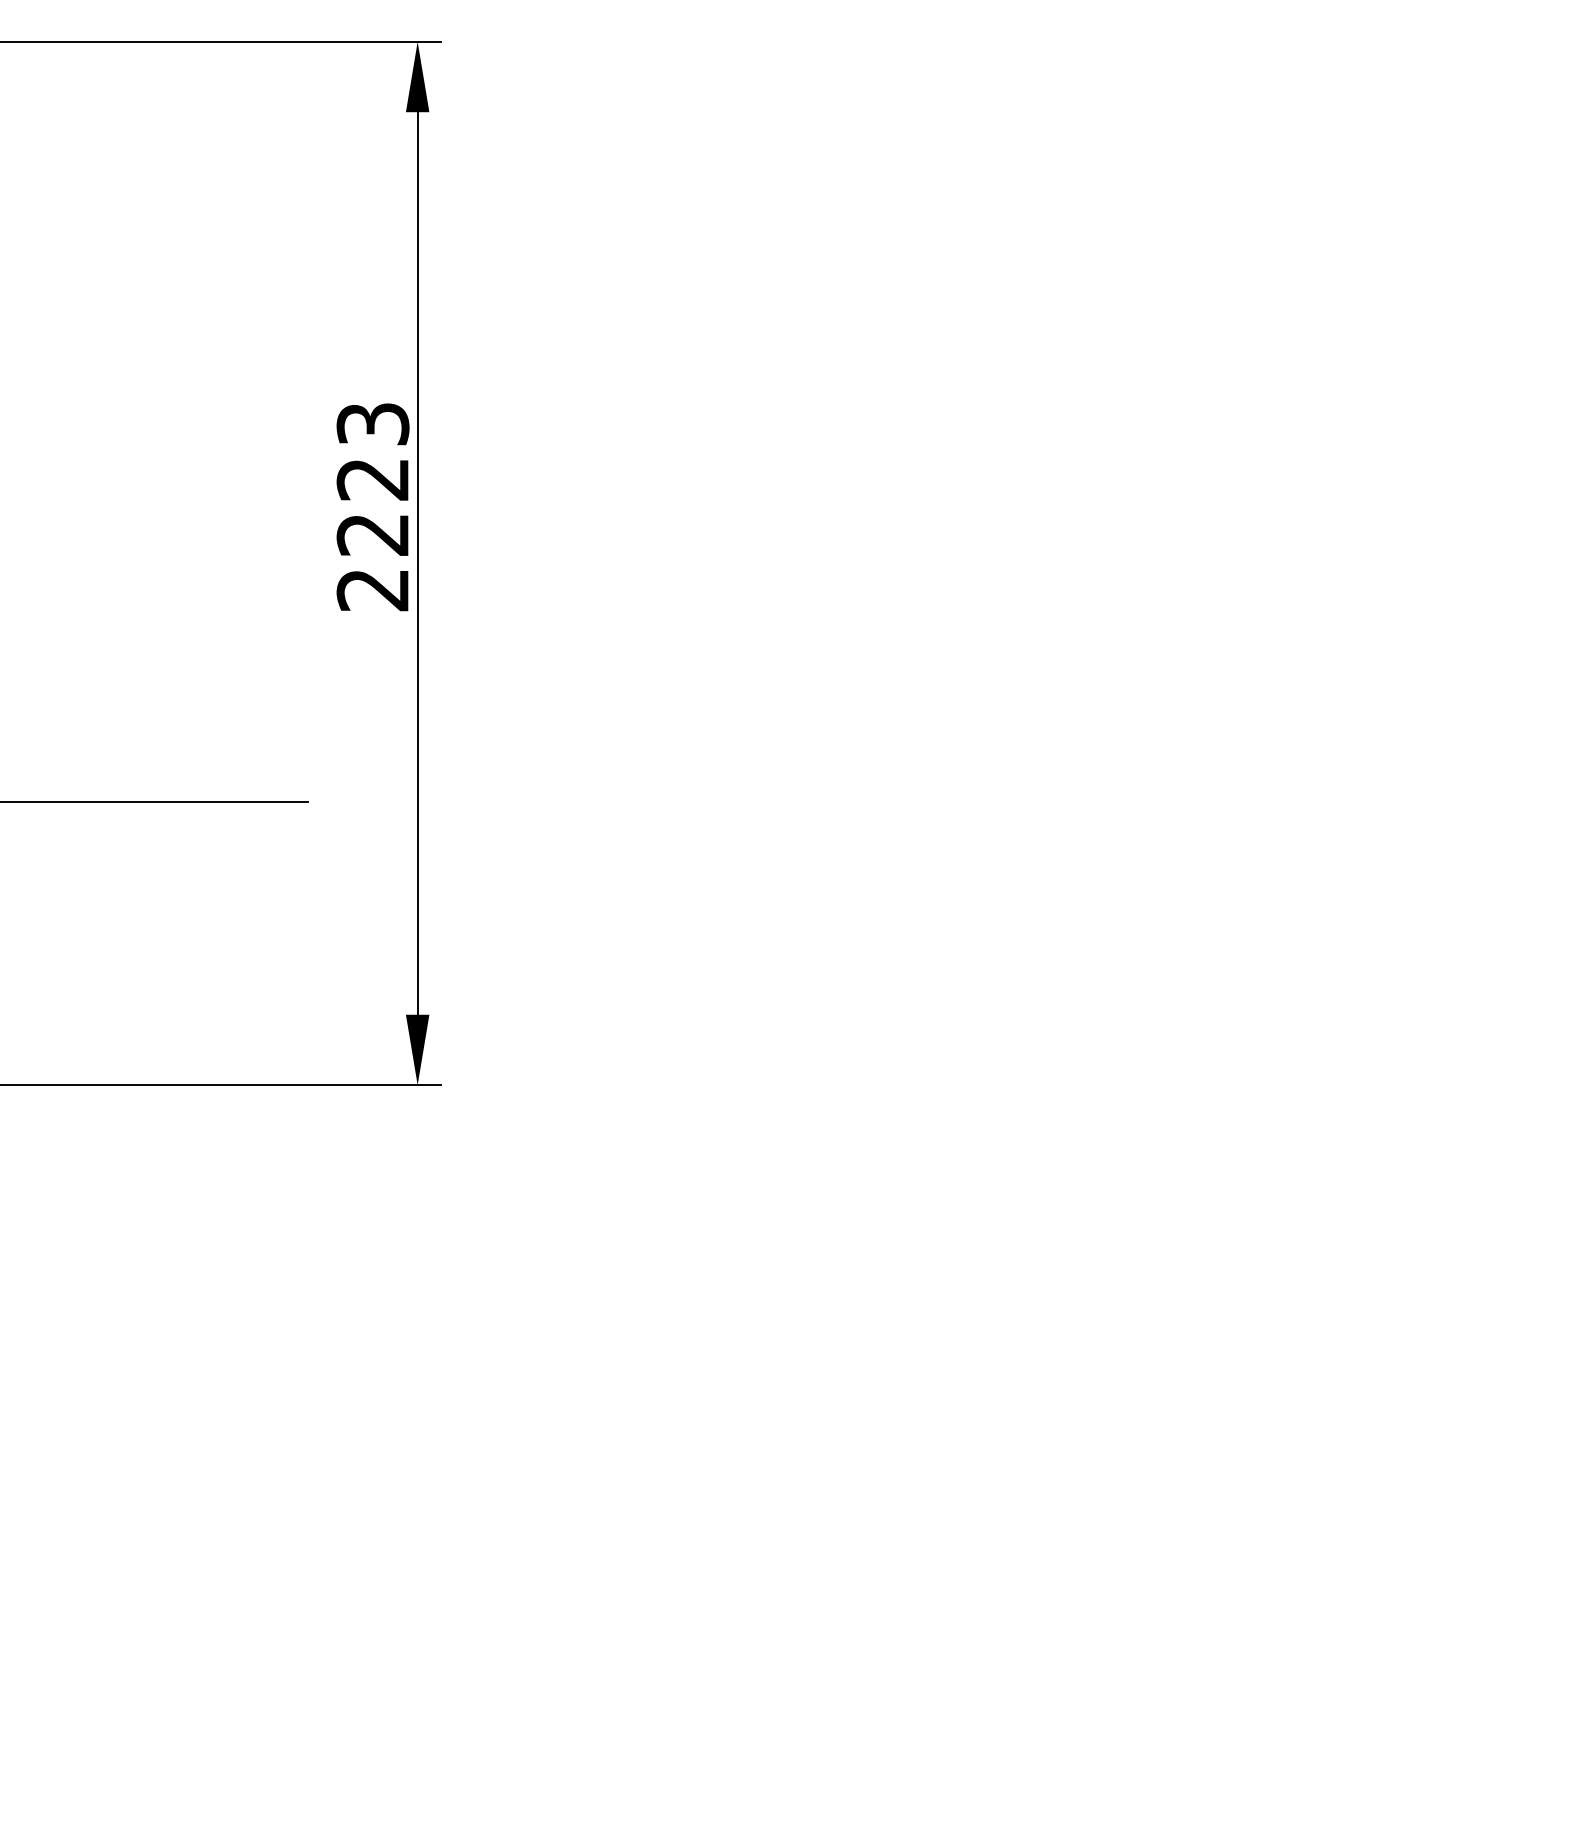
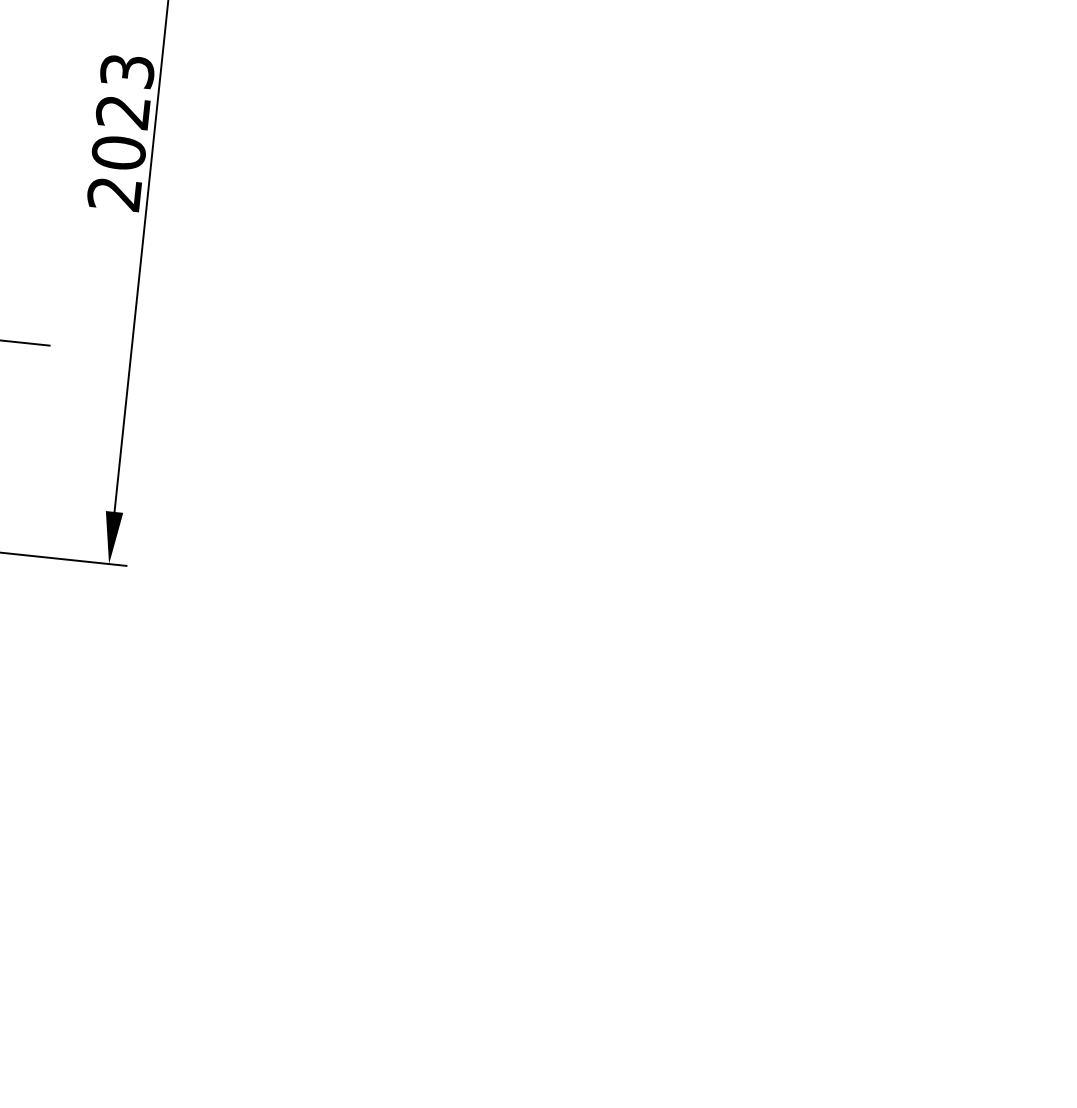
text: (372, 534) -> (118, 152), 2223 -> 2023

